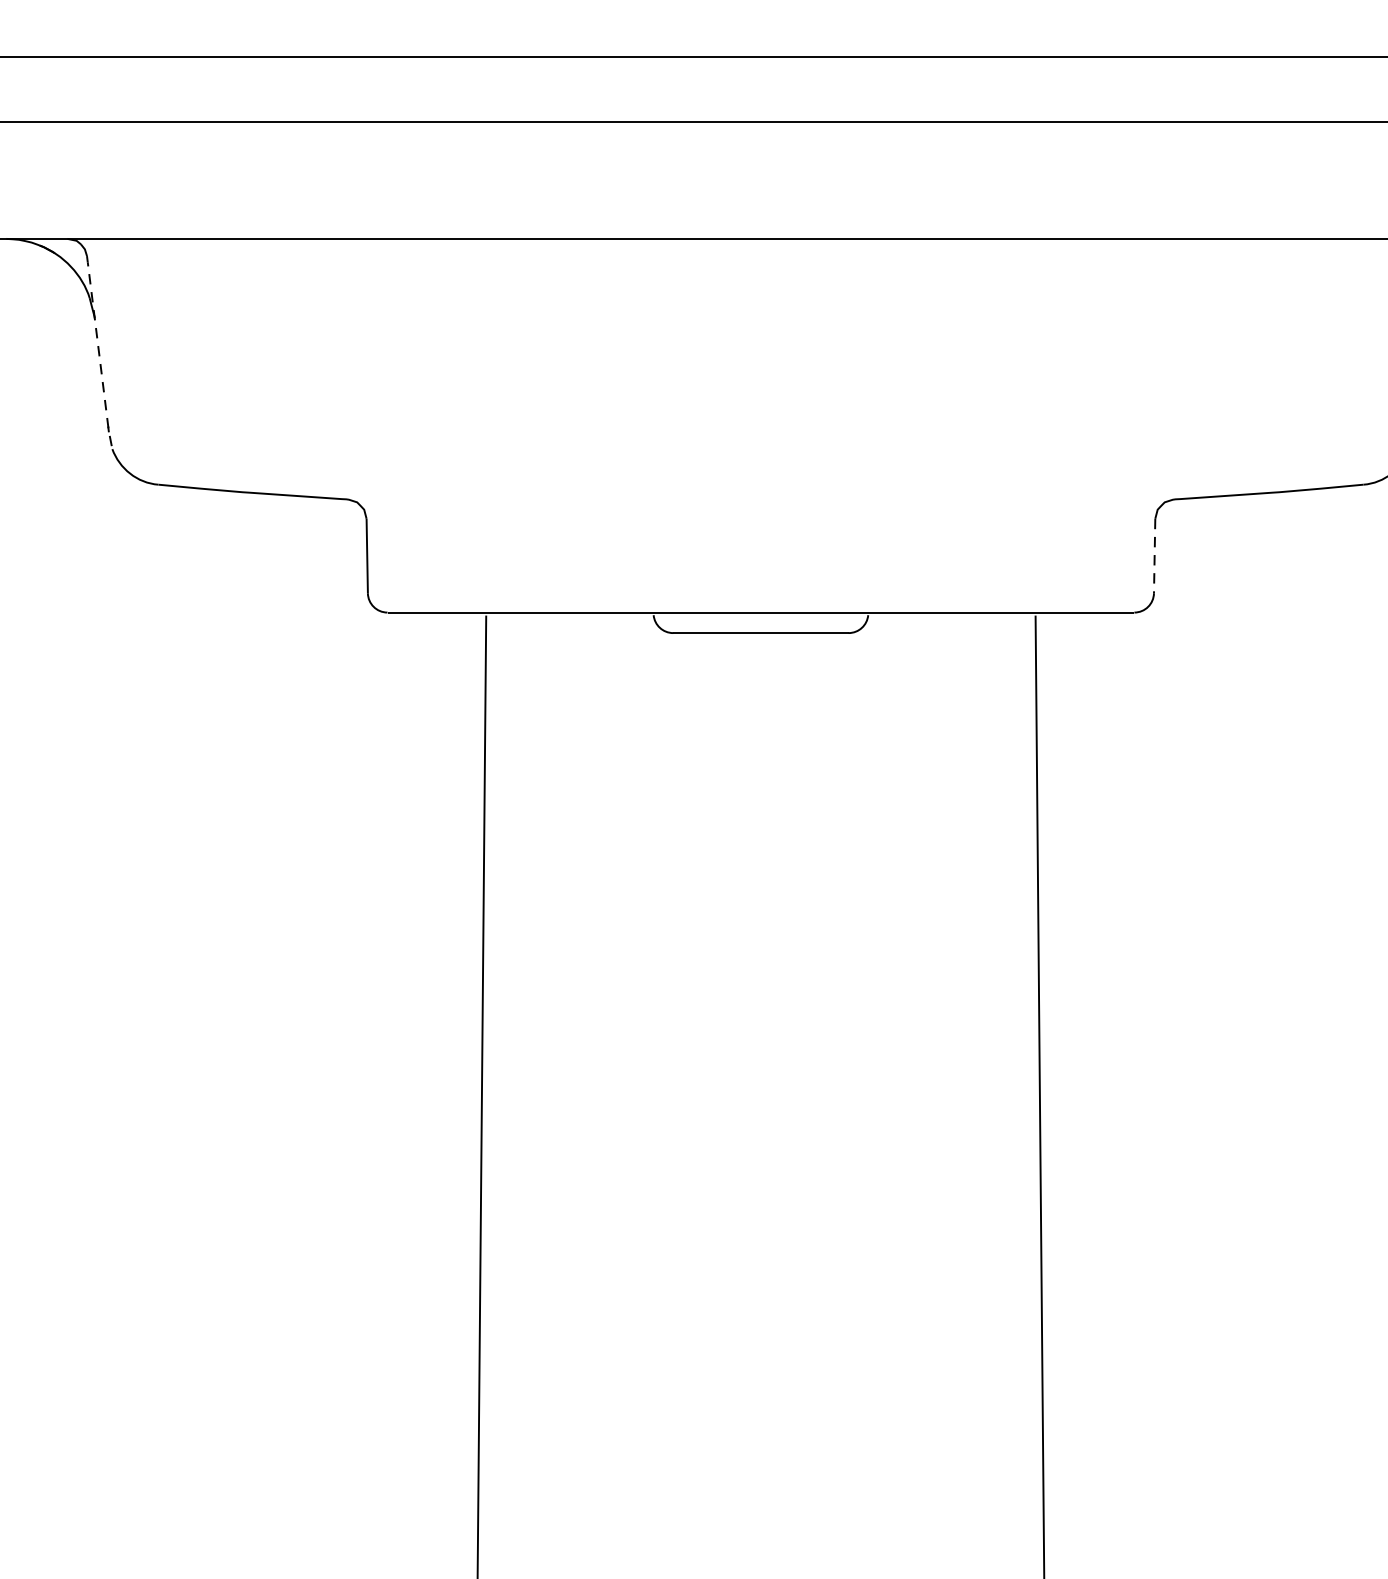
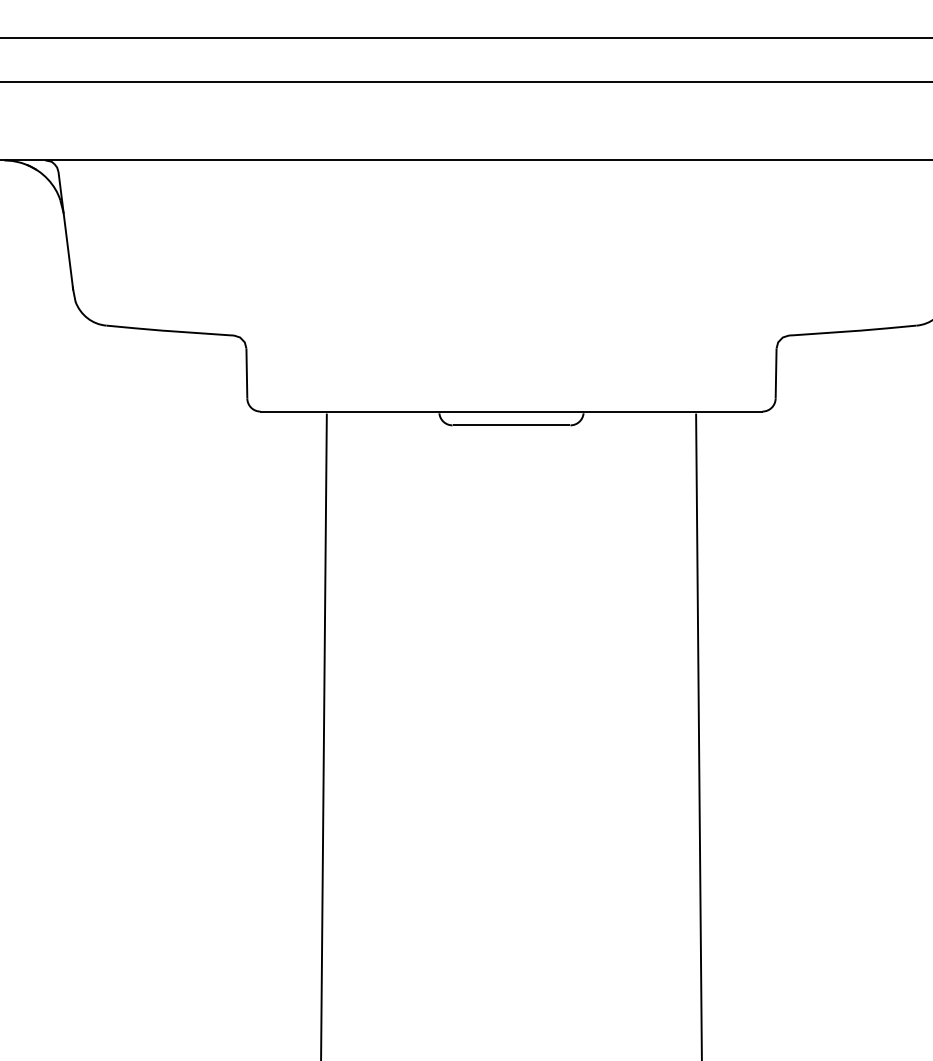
line: (98, 353) -> (66, 237), dashed -> solid
line: (1155, 557) -> (776, 374), dashed -> solid

